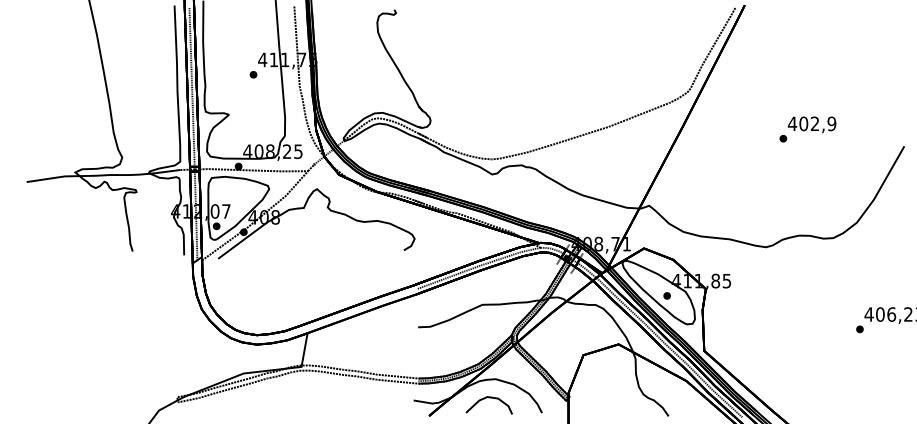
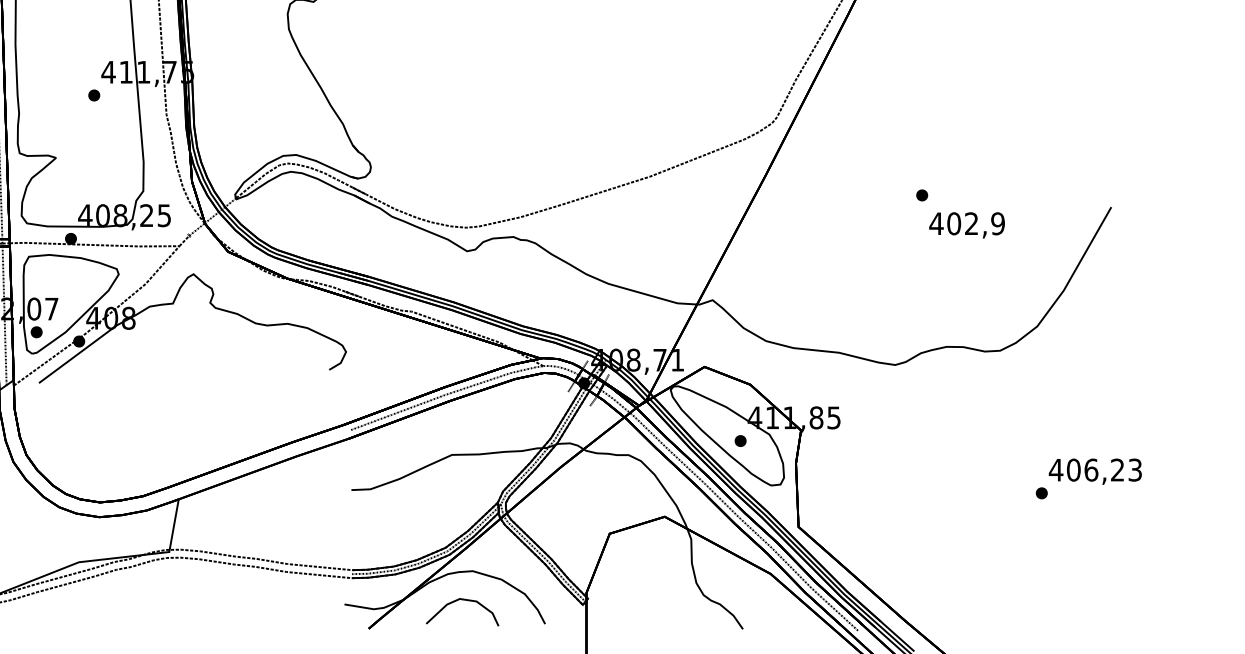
text: (811, 124) -> (966, 224), moved

